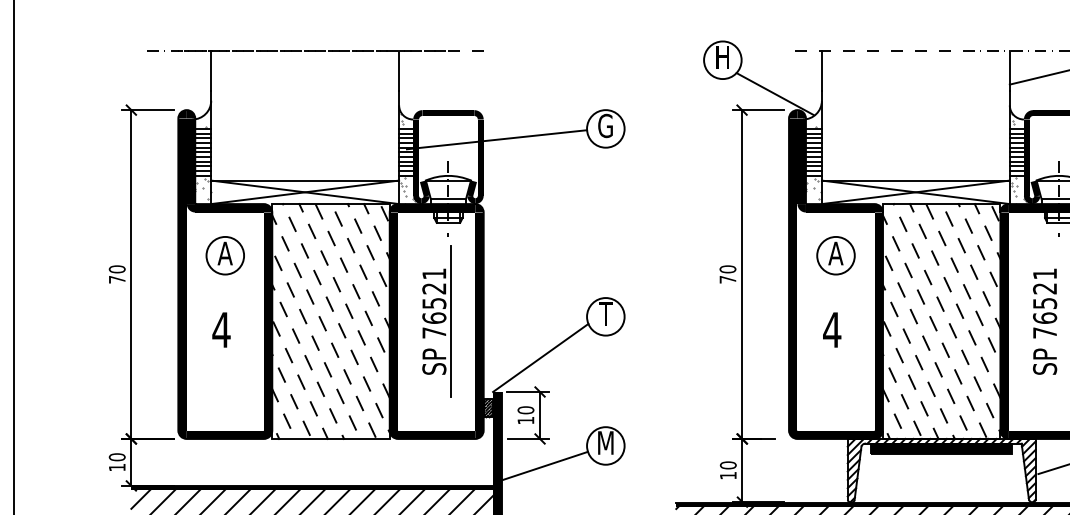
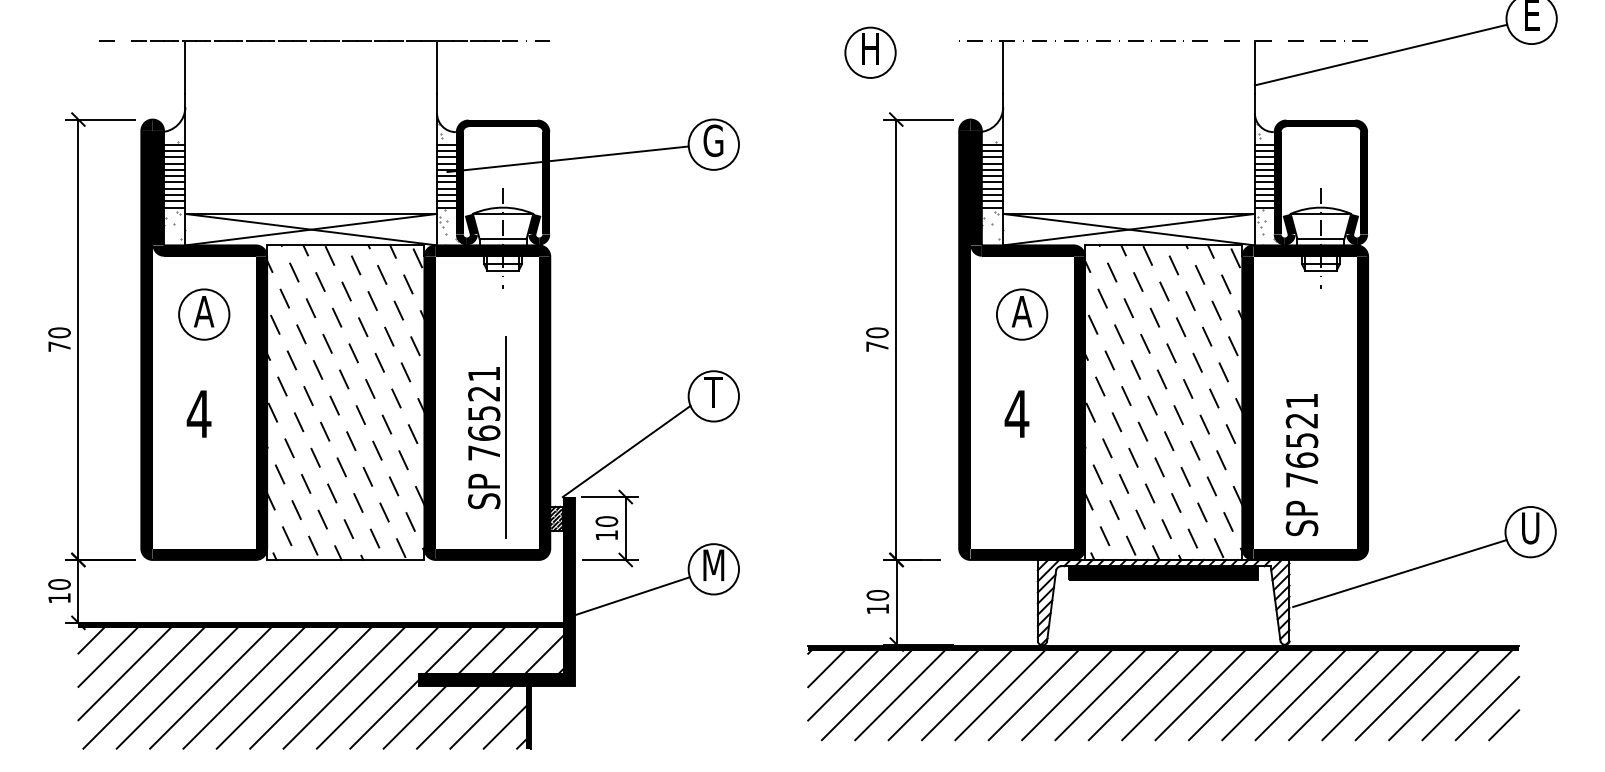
line: (775, 93) -> (940, 97), removed
part: (436, 321) -> (487, 437), moved
text: (1044, 322) -> (1301, 465), moved

